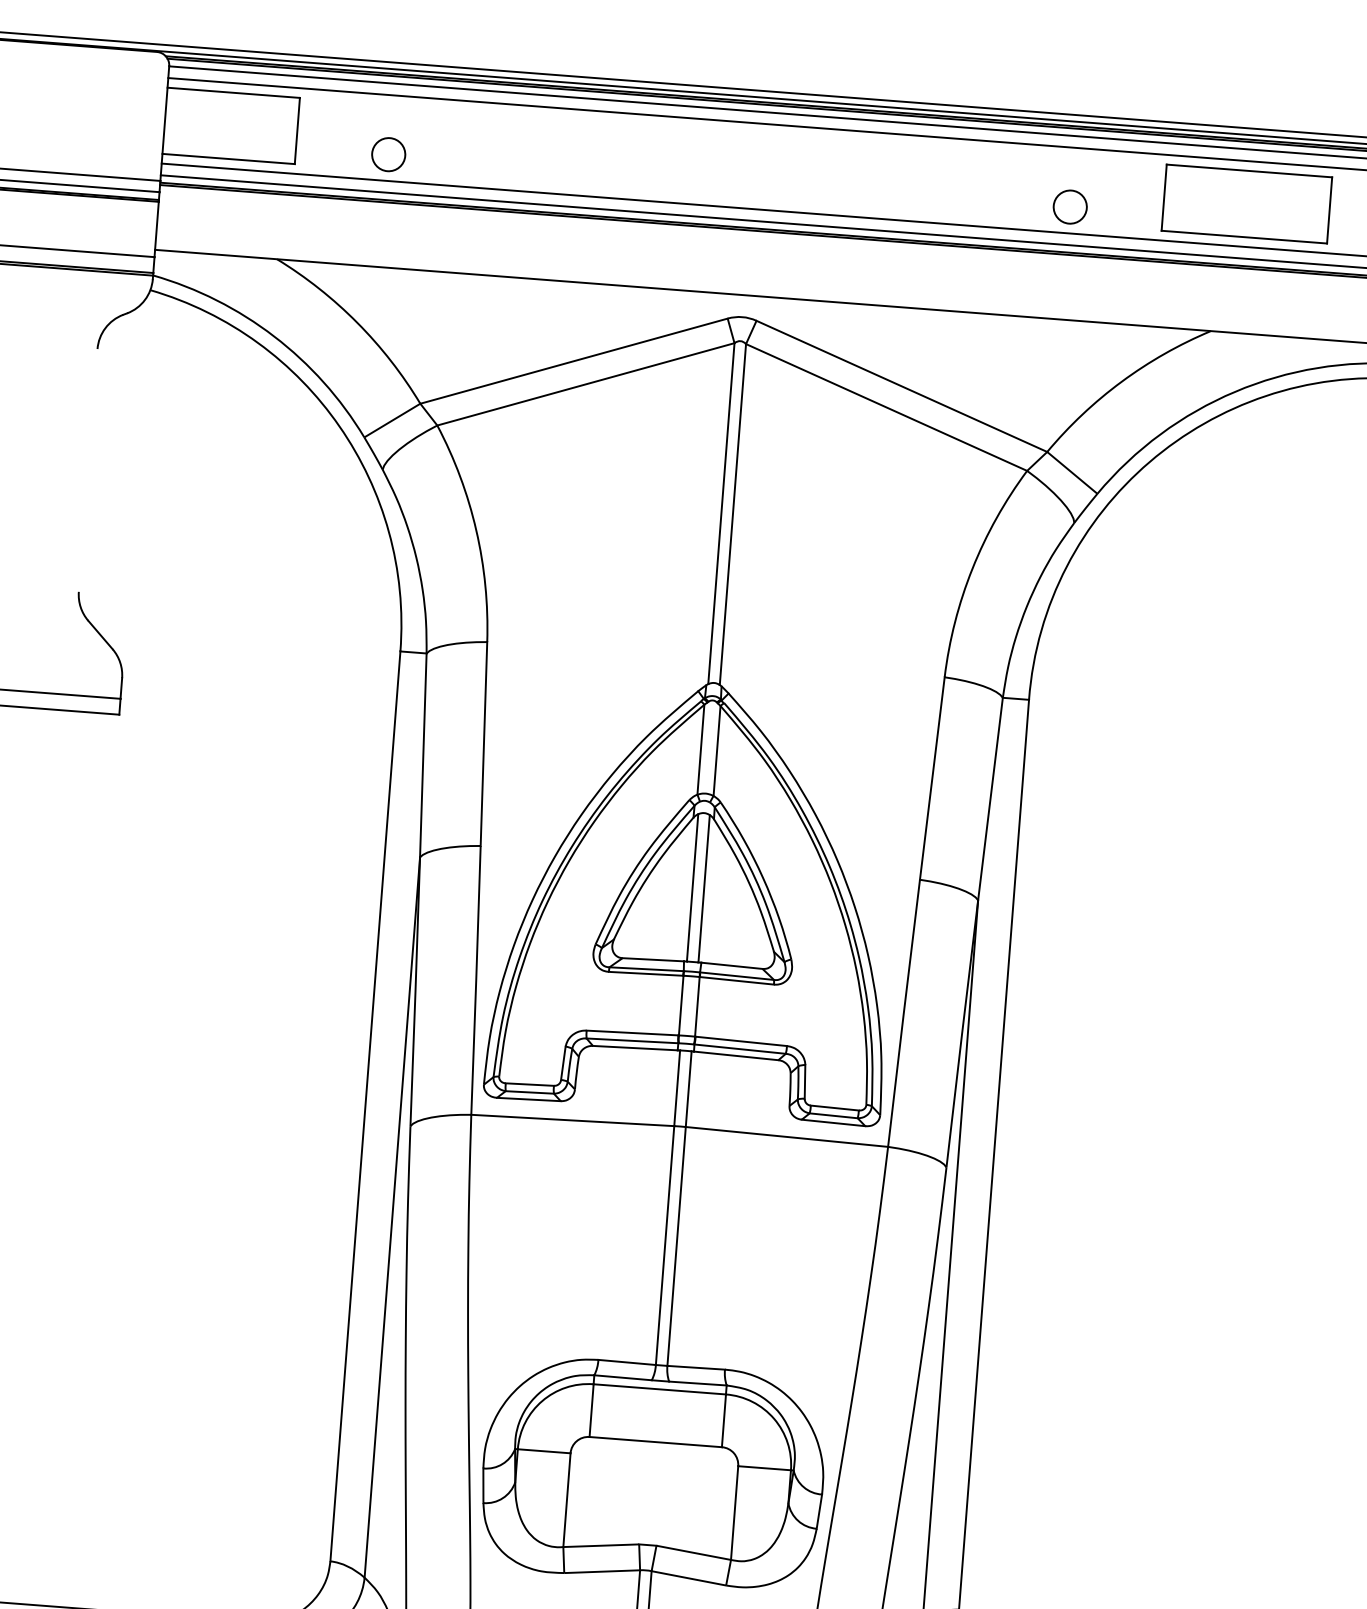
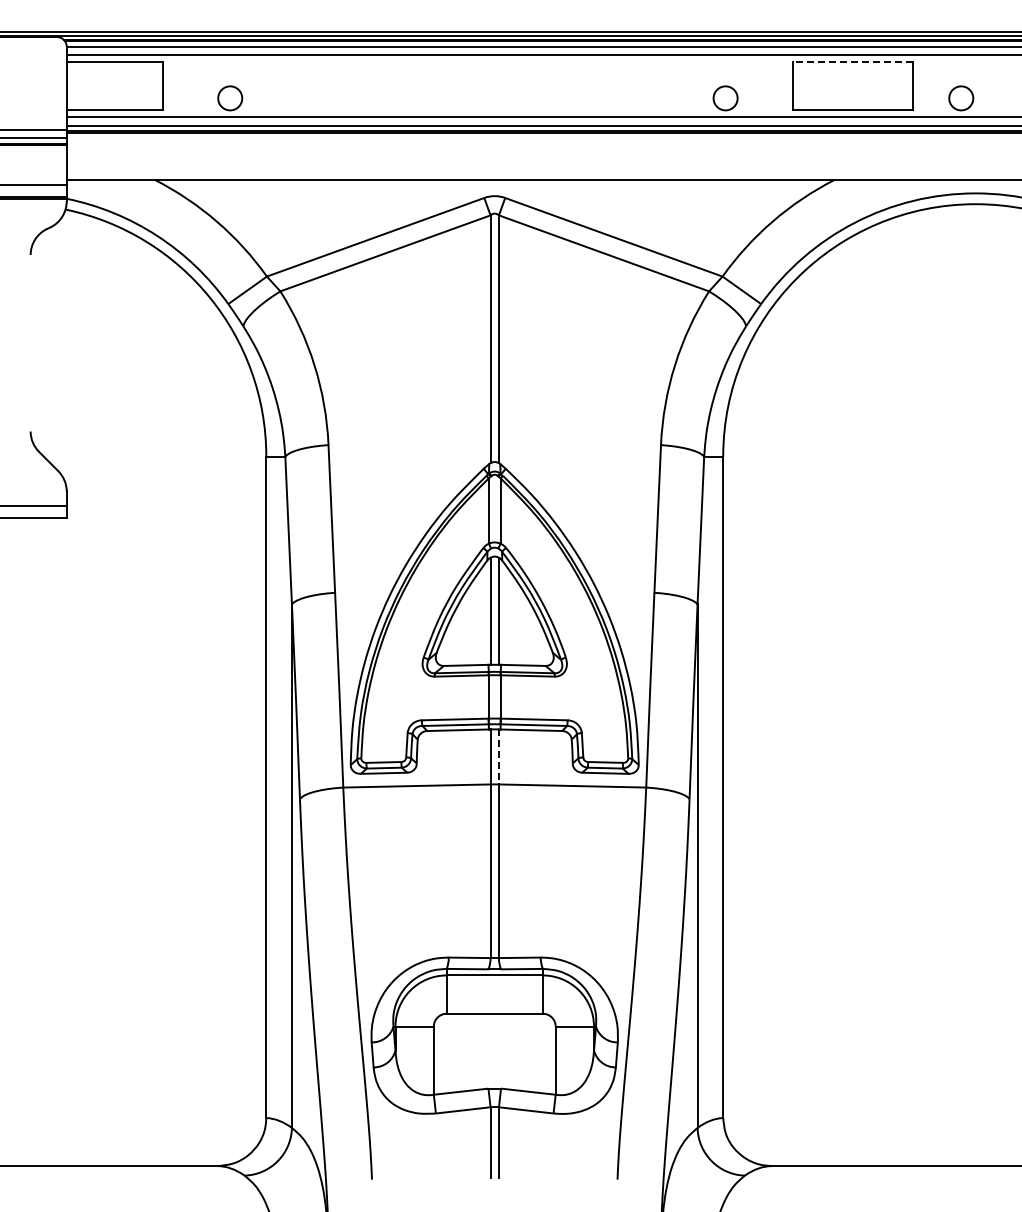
line: (1248, 171) -> (852, 62), solid -> dashed
line: (688, 1089) -> (498, 757), solid -> dashed

